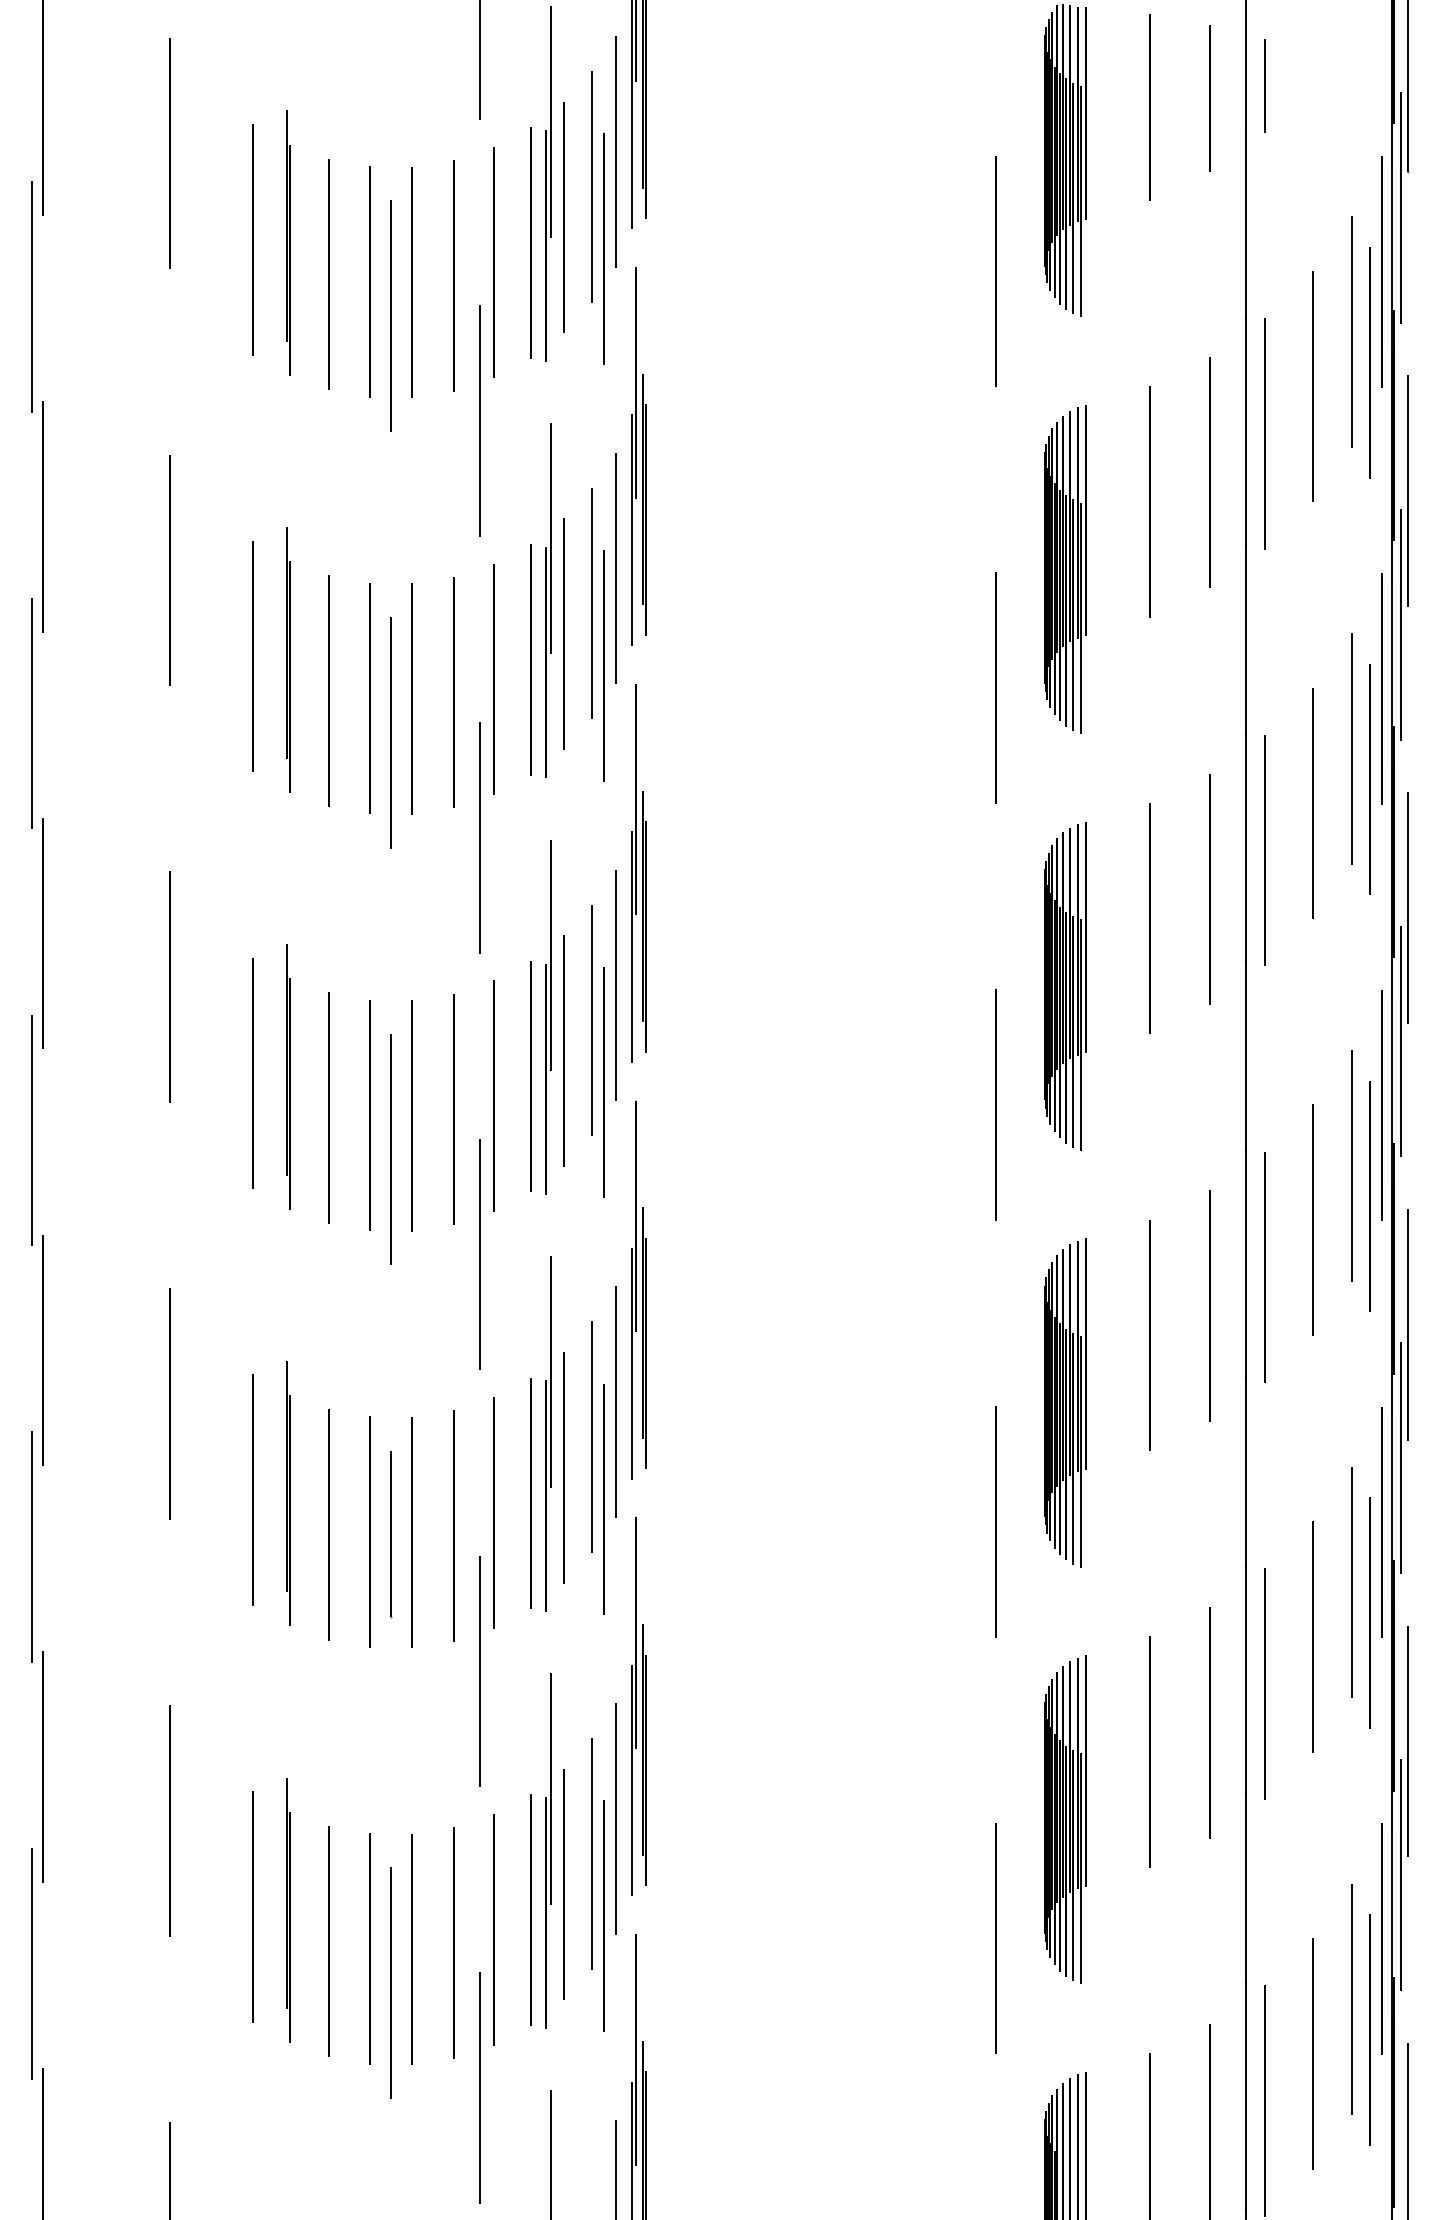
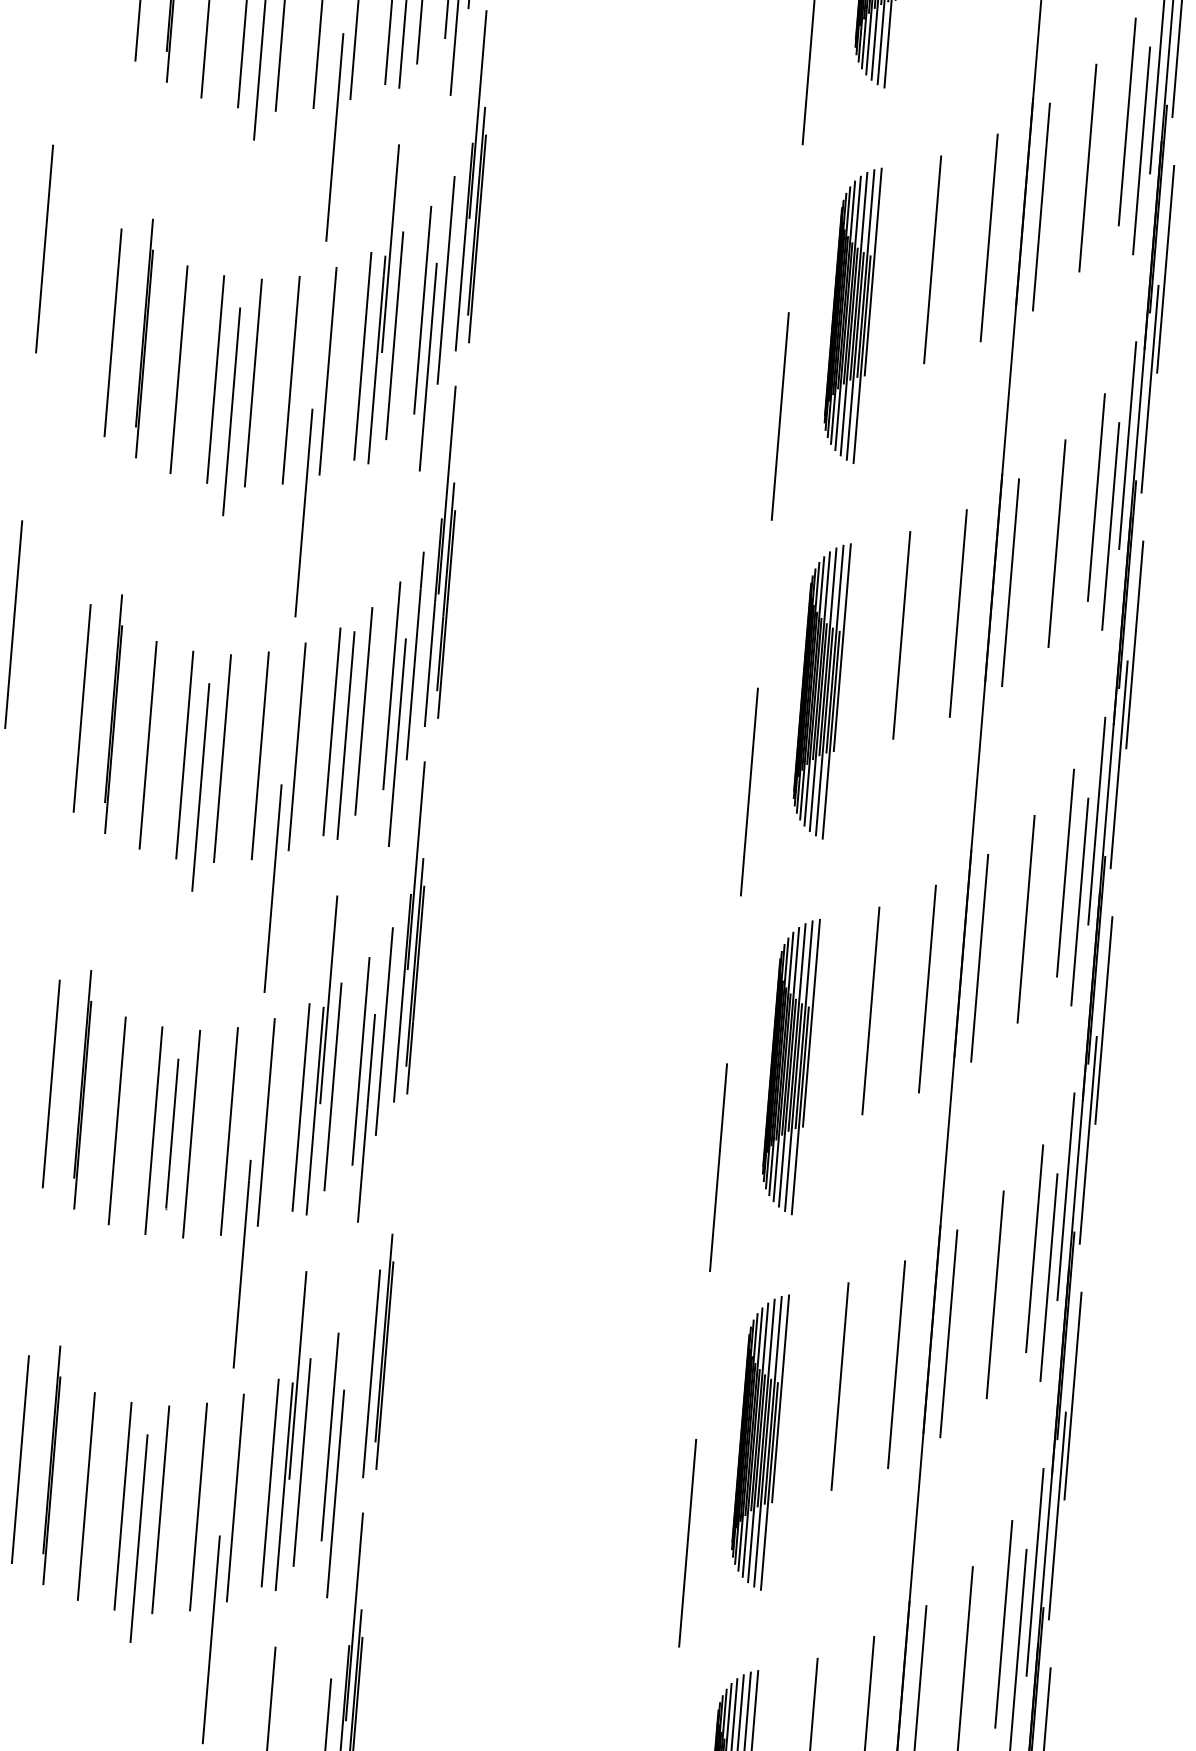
line: (551, 955) -> (359, 624), removed
line: (635, 1632) -> (385, 1240), removed
line: (615, 1818) -> (353, 1406), removed

